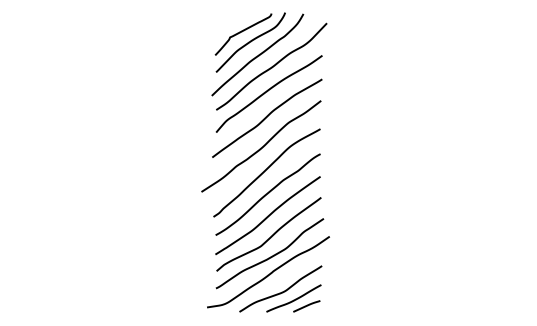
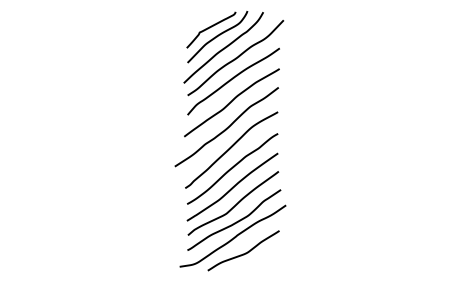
part: (293, 297) -> (254, 258), removed

